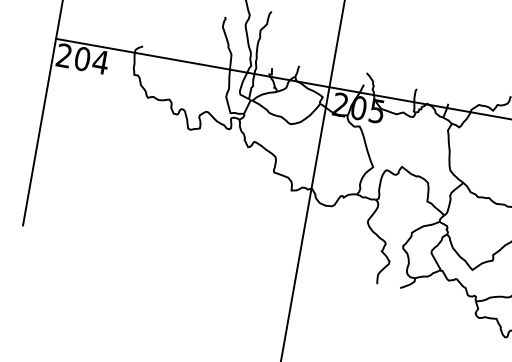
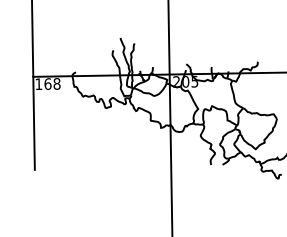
text: (81, 57) -> (47, 83), 204 -> 168

